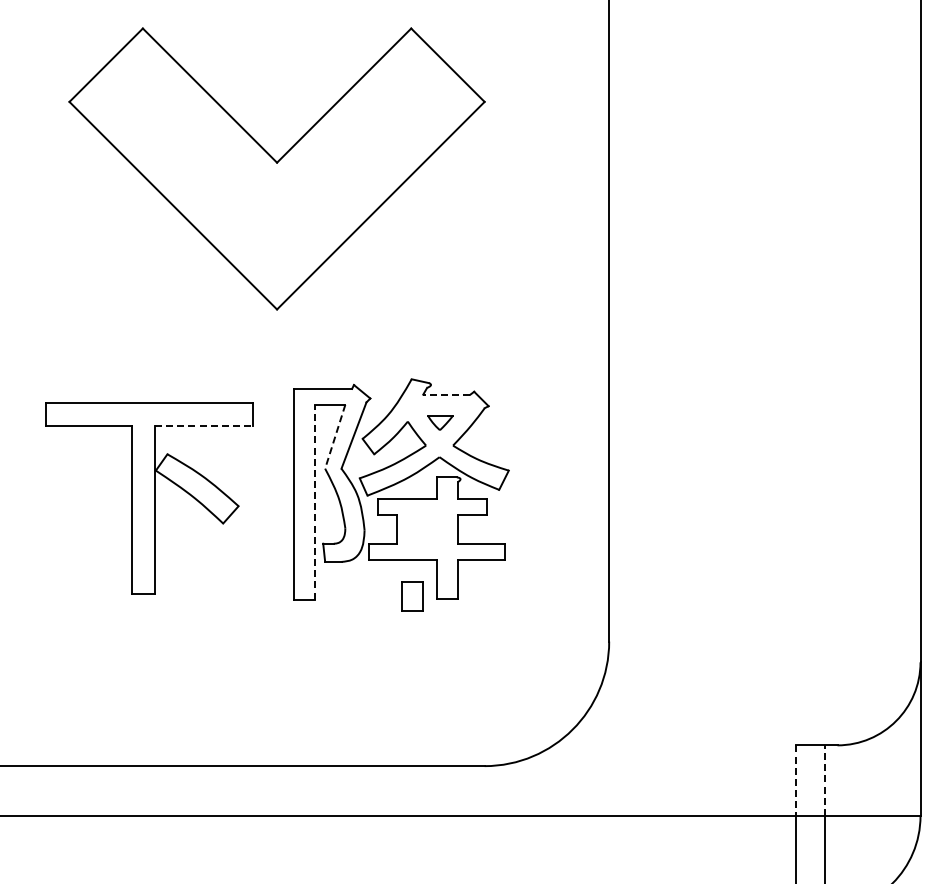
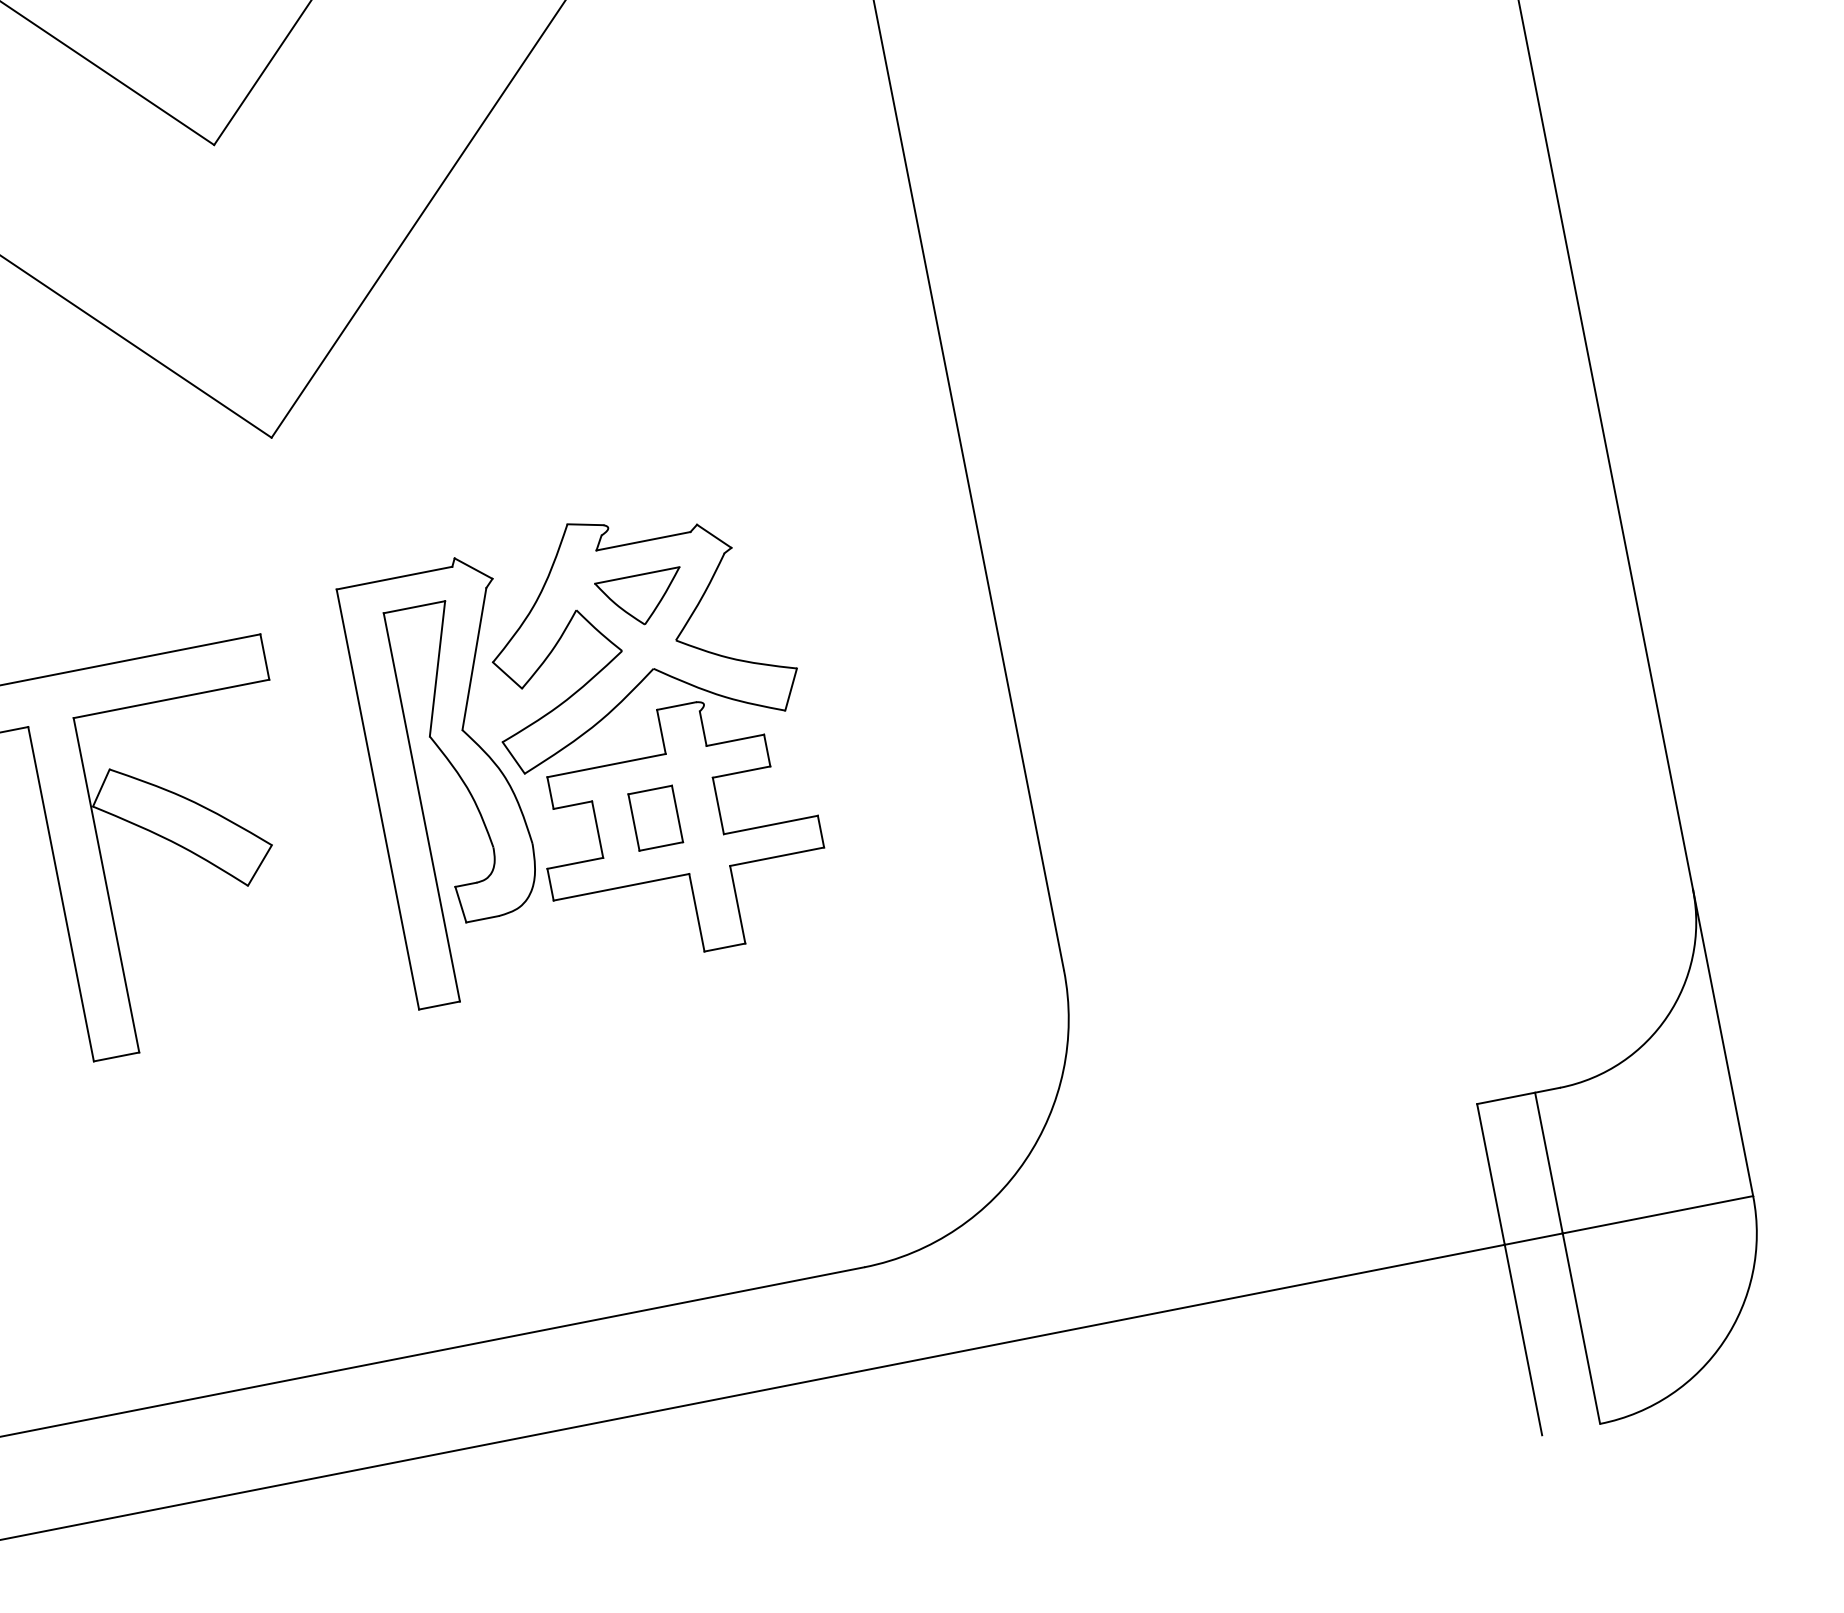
line: (446, 394) -> (642, 541), dashed -> solid
part: (440, 422) -> (641, 599), size x1.67
line: (204, 426) -> (172, 699), dashed -> solid
line: (335, 436) -> (437, 668), dashed -> solid
line: (314, 501) -> (421, 806), dashed -> solid
part: (412, 596) -> (655, 818), moved
line: (825, 780) -> (1549, 1162), dashed -> solid
line: (795, 781) -> (1490, 1176), dashed -> solid

